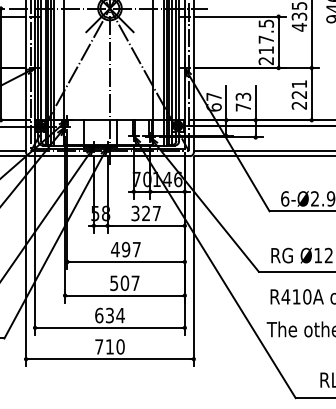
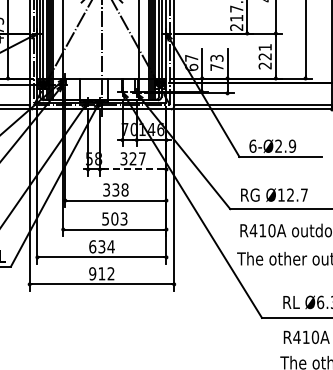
line: (145, 225) -> (132, 169), solid -> dashed
text: (125, 249) -> (115, 189), 497 -> 338
text: (134, 282) -> (123, 218), 507 -> 503
text: (109, 346) -> (101, 273), 710 -> 912

